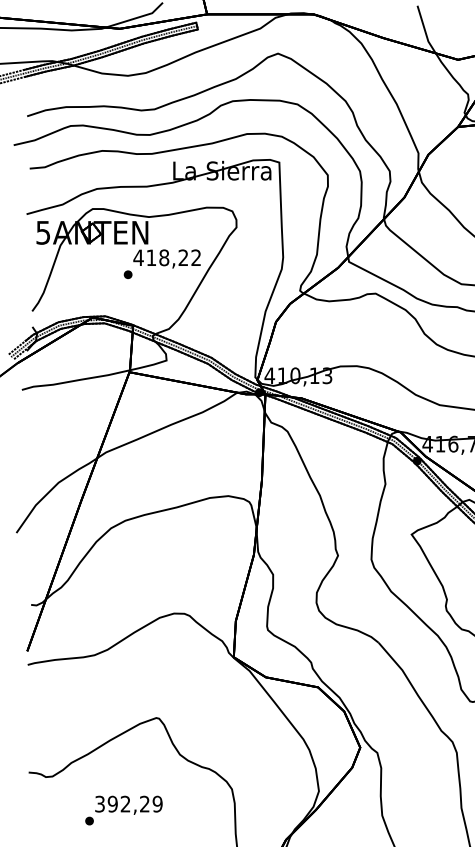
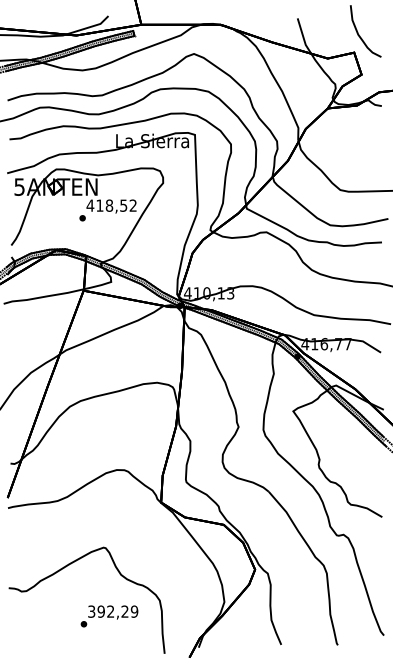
text: (183, 257) -> (123, 205), 418,22 -> 418,52
text: (123, 810) -> (109, 616), moved

